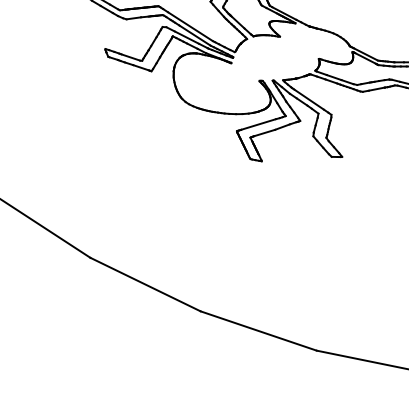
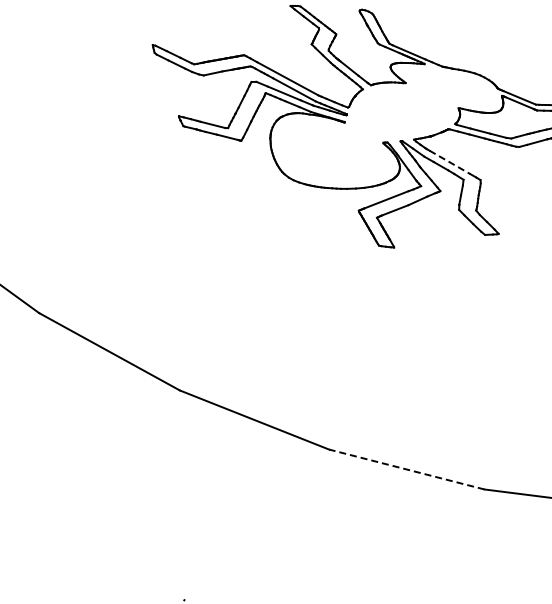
line: (308, 99) -> (449, 162), solid -> dashed
line: (258, 330) -> (406, 469), solid -> dashed

